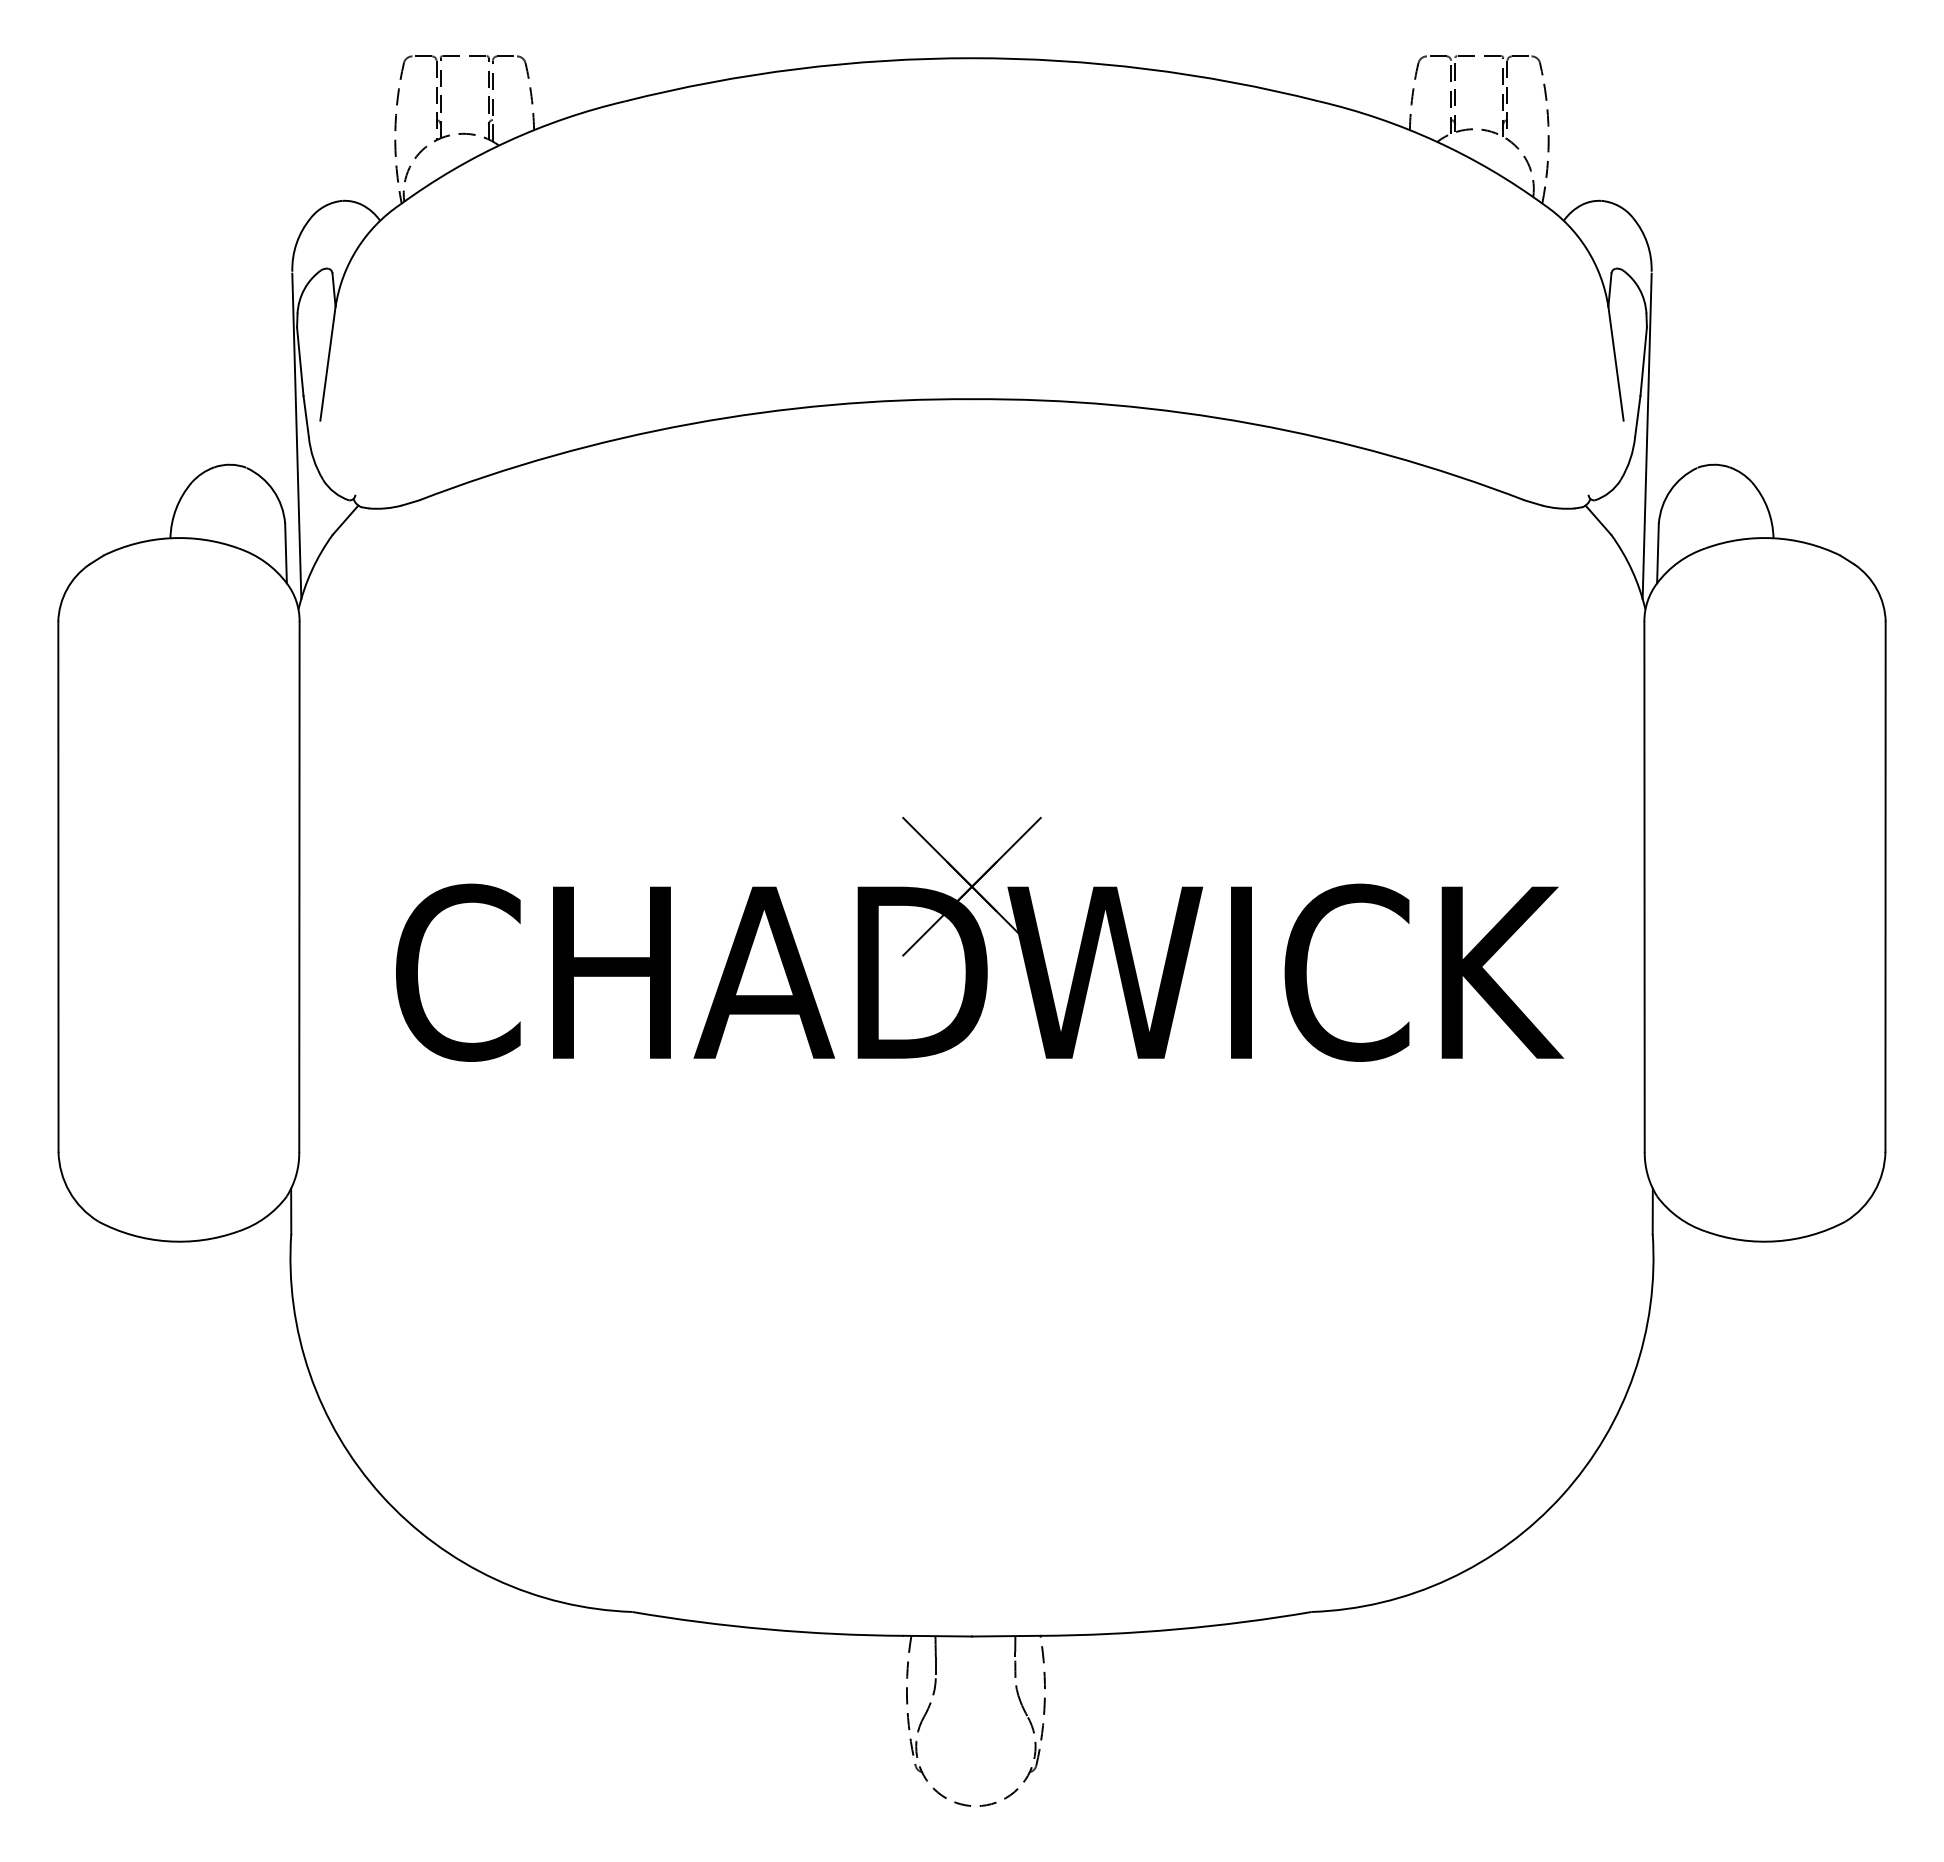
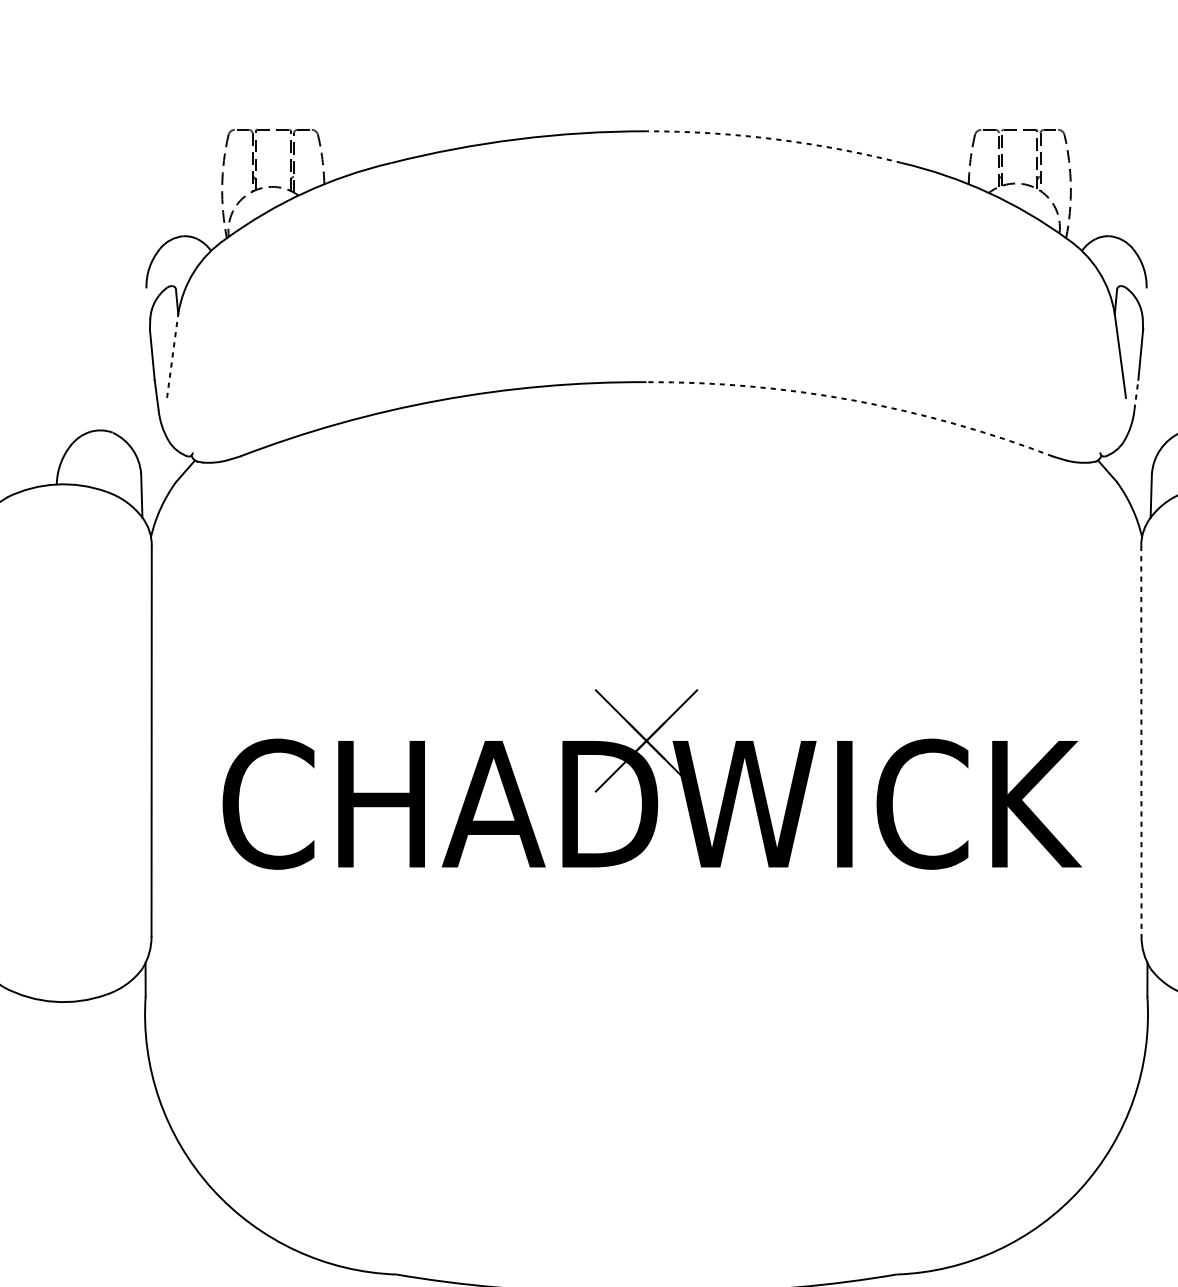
arc: (1146, 69) -> (774, 139), solid -> dashed
line: (328, 363) -> (173, 355), solid -> dashed
line: (1637, 415) -> (1136, 394), solid -> dashed
arc: (1252, 423) -> (852, 400), solid -> dashed
line: (296, 435) -> (149, 408), removed
line: (1646, 435) -> (1142, 408), removed
line: (1644, 887) -> (1141, 741), solid -> dashed

